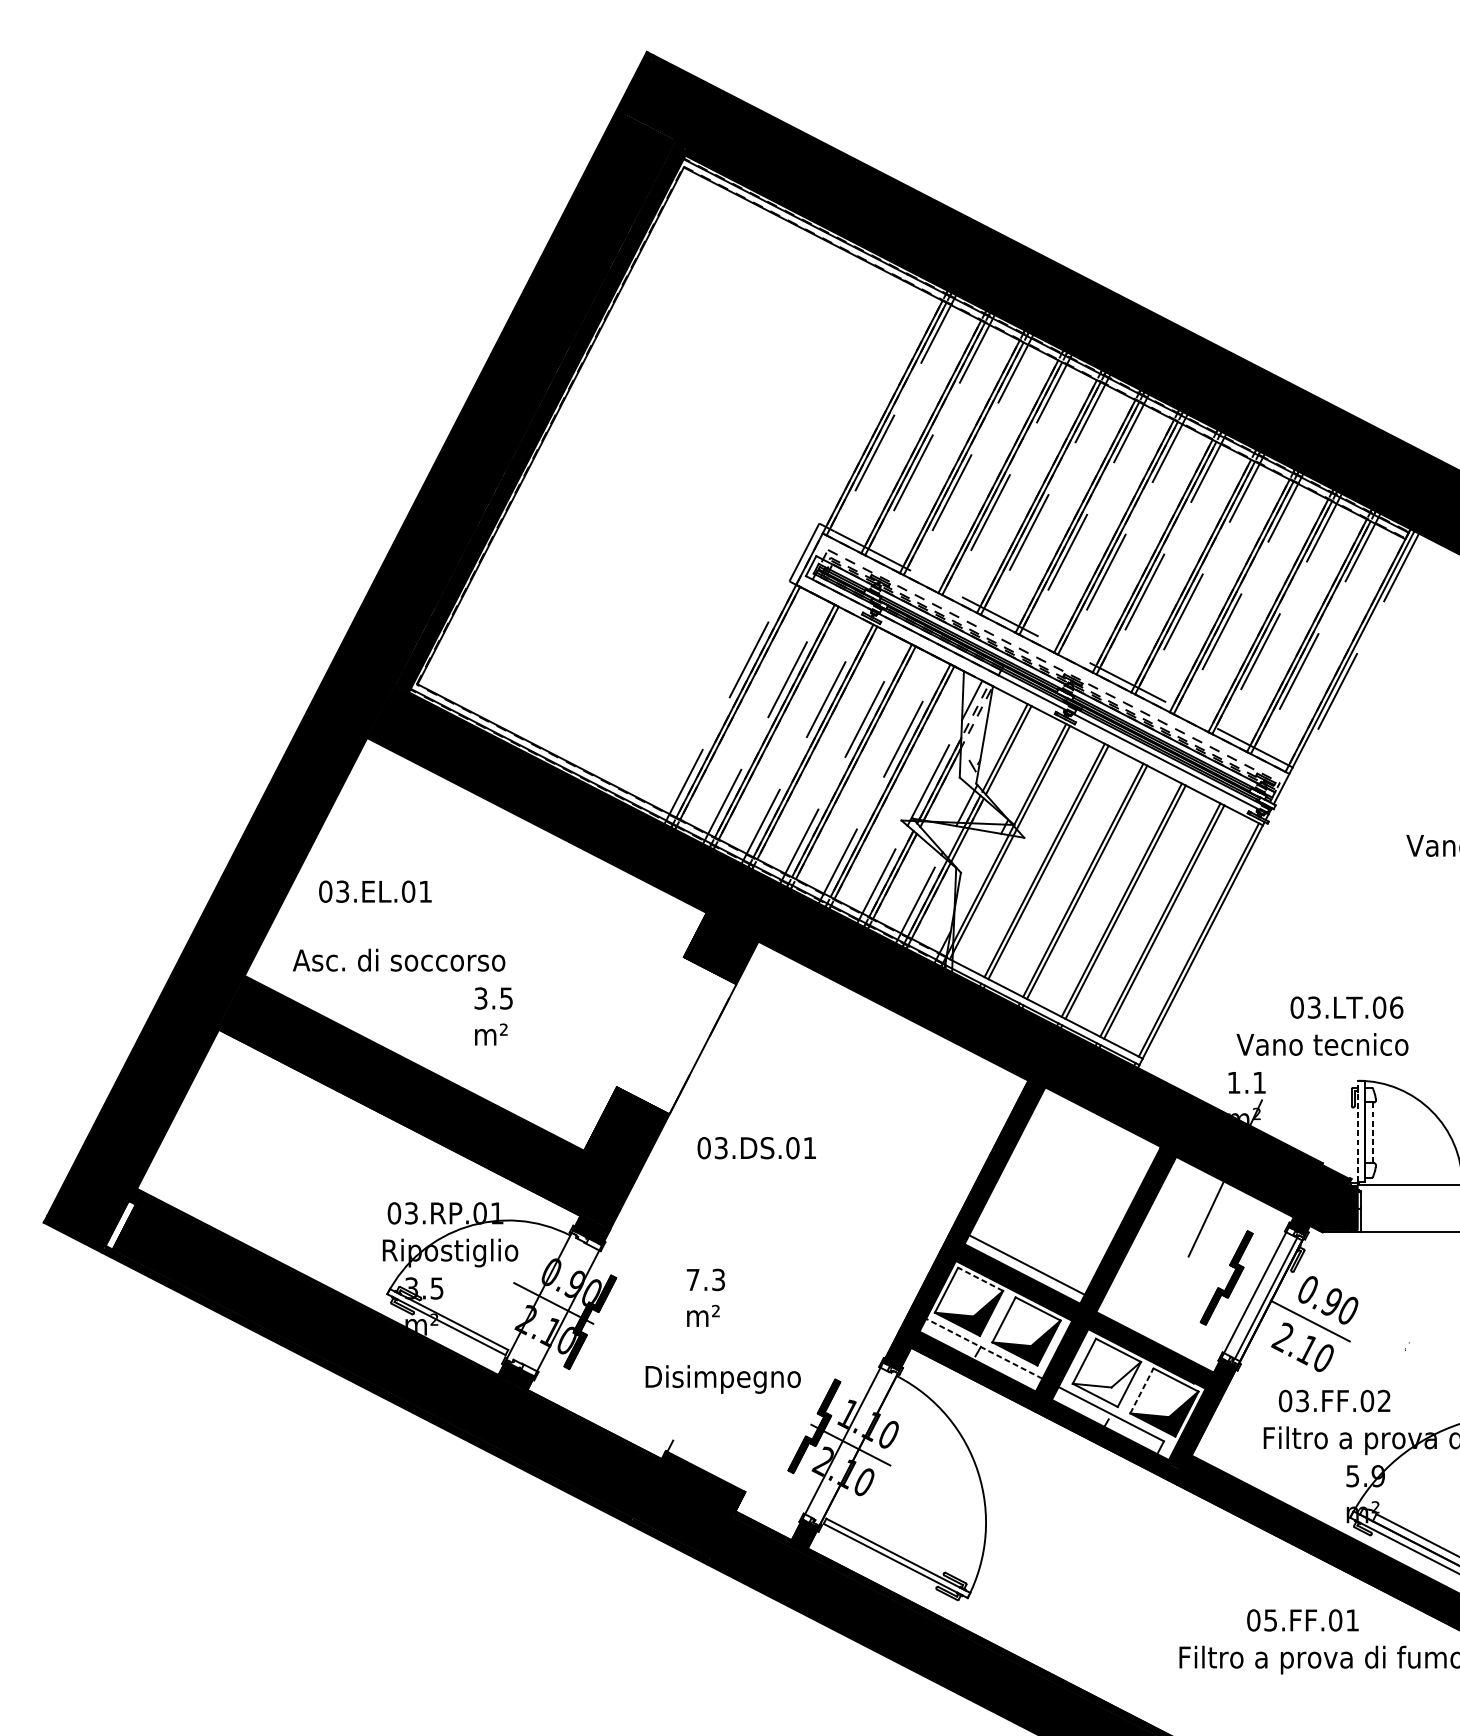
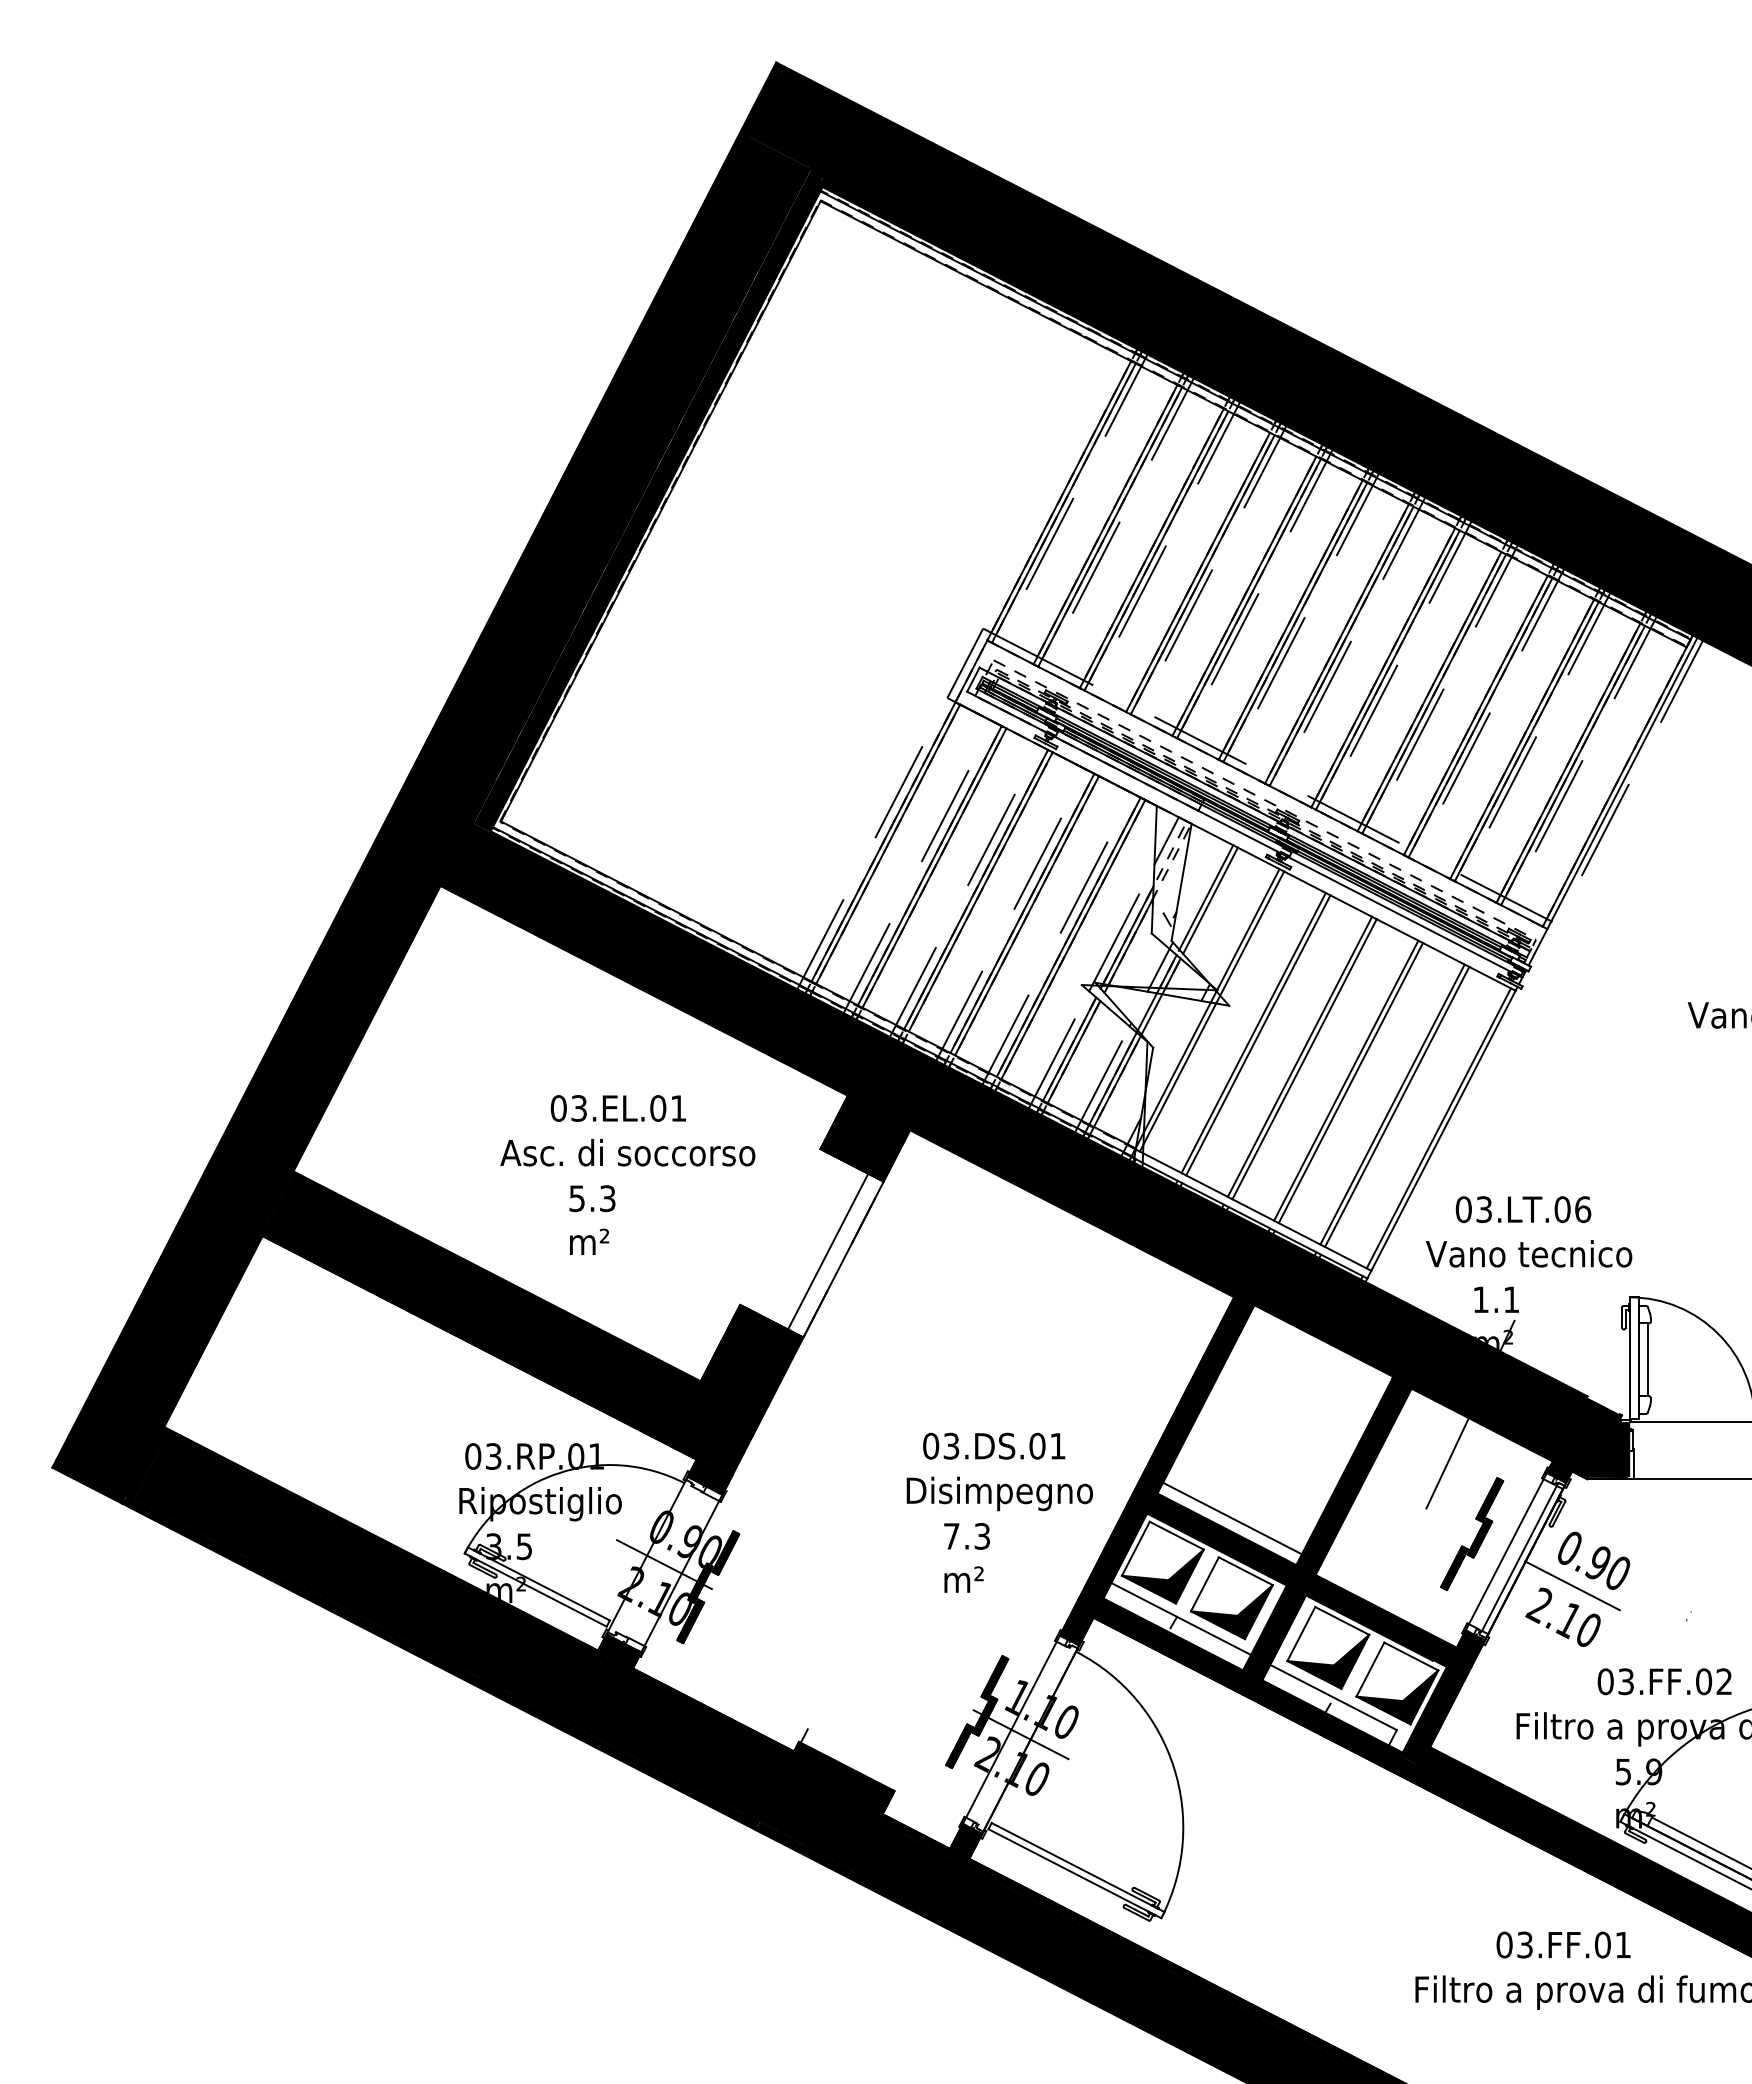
text: (374, 891) -> (617, 1108), moved
text: (398, 960) -> (627, 1152), moved
text: (493, 998) -> (592, 1198), 3.5 -> 5.3
text: (1346, 1007) -> (1523, 1209), moved
line: (689, 1042) -> (827, 1251), added
text: (1322, 1044) -> (1529, 1253), moved
line: (1358, 1131) -> (1630, 1358), dashed -> solid
line: (1373, 1132) -> (1648, 1359), dashed -> solid
text: (757, 1147) -> (994, 1445), moved
fill: (120, 1225) -> (144, 1470), added
line: (980, 1279) -> (1176, 1535), dashed -> solid
text: (705, 1297) -> (966, 1557), moved
line: (984, 1349) -> (1181, 1619), dashed -> solid
text: (722, 1379) -> (999, 1493), moved
fill: (1107, 1384) -> (1328, 1661), added
line: (1142, 1390) -> (1370, 1669), dashed -> solid
text: (1334, 1400) -> (1664, 1681), moved
text: (1271, 1619) -> (1525, 1944), 05.FF.01 -> 03.FF.01

